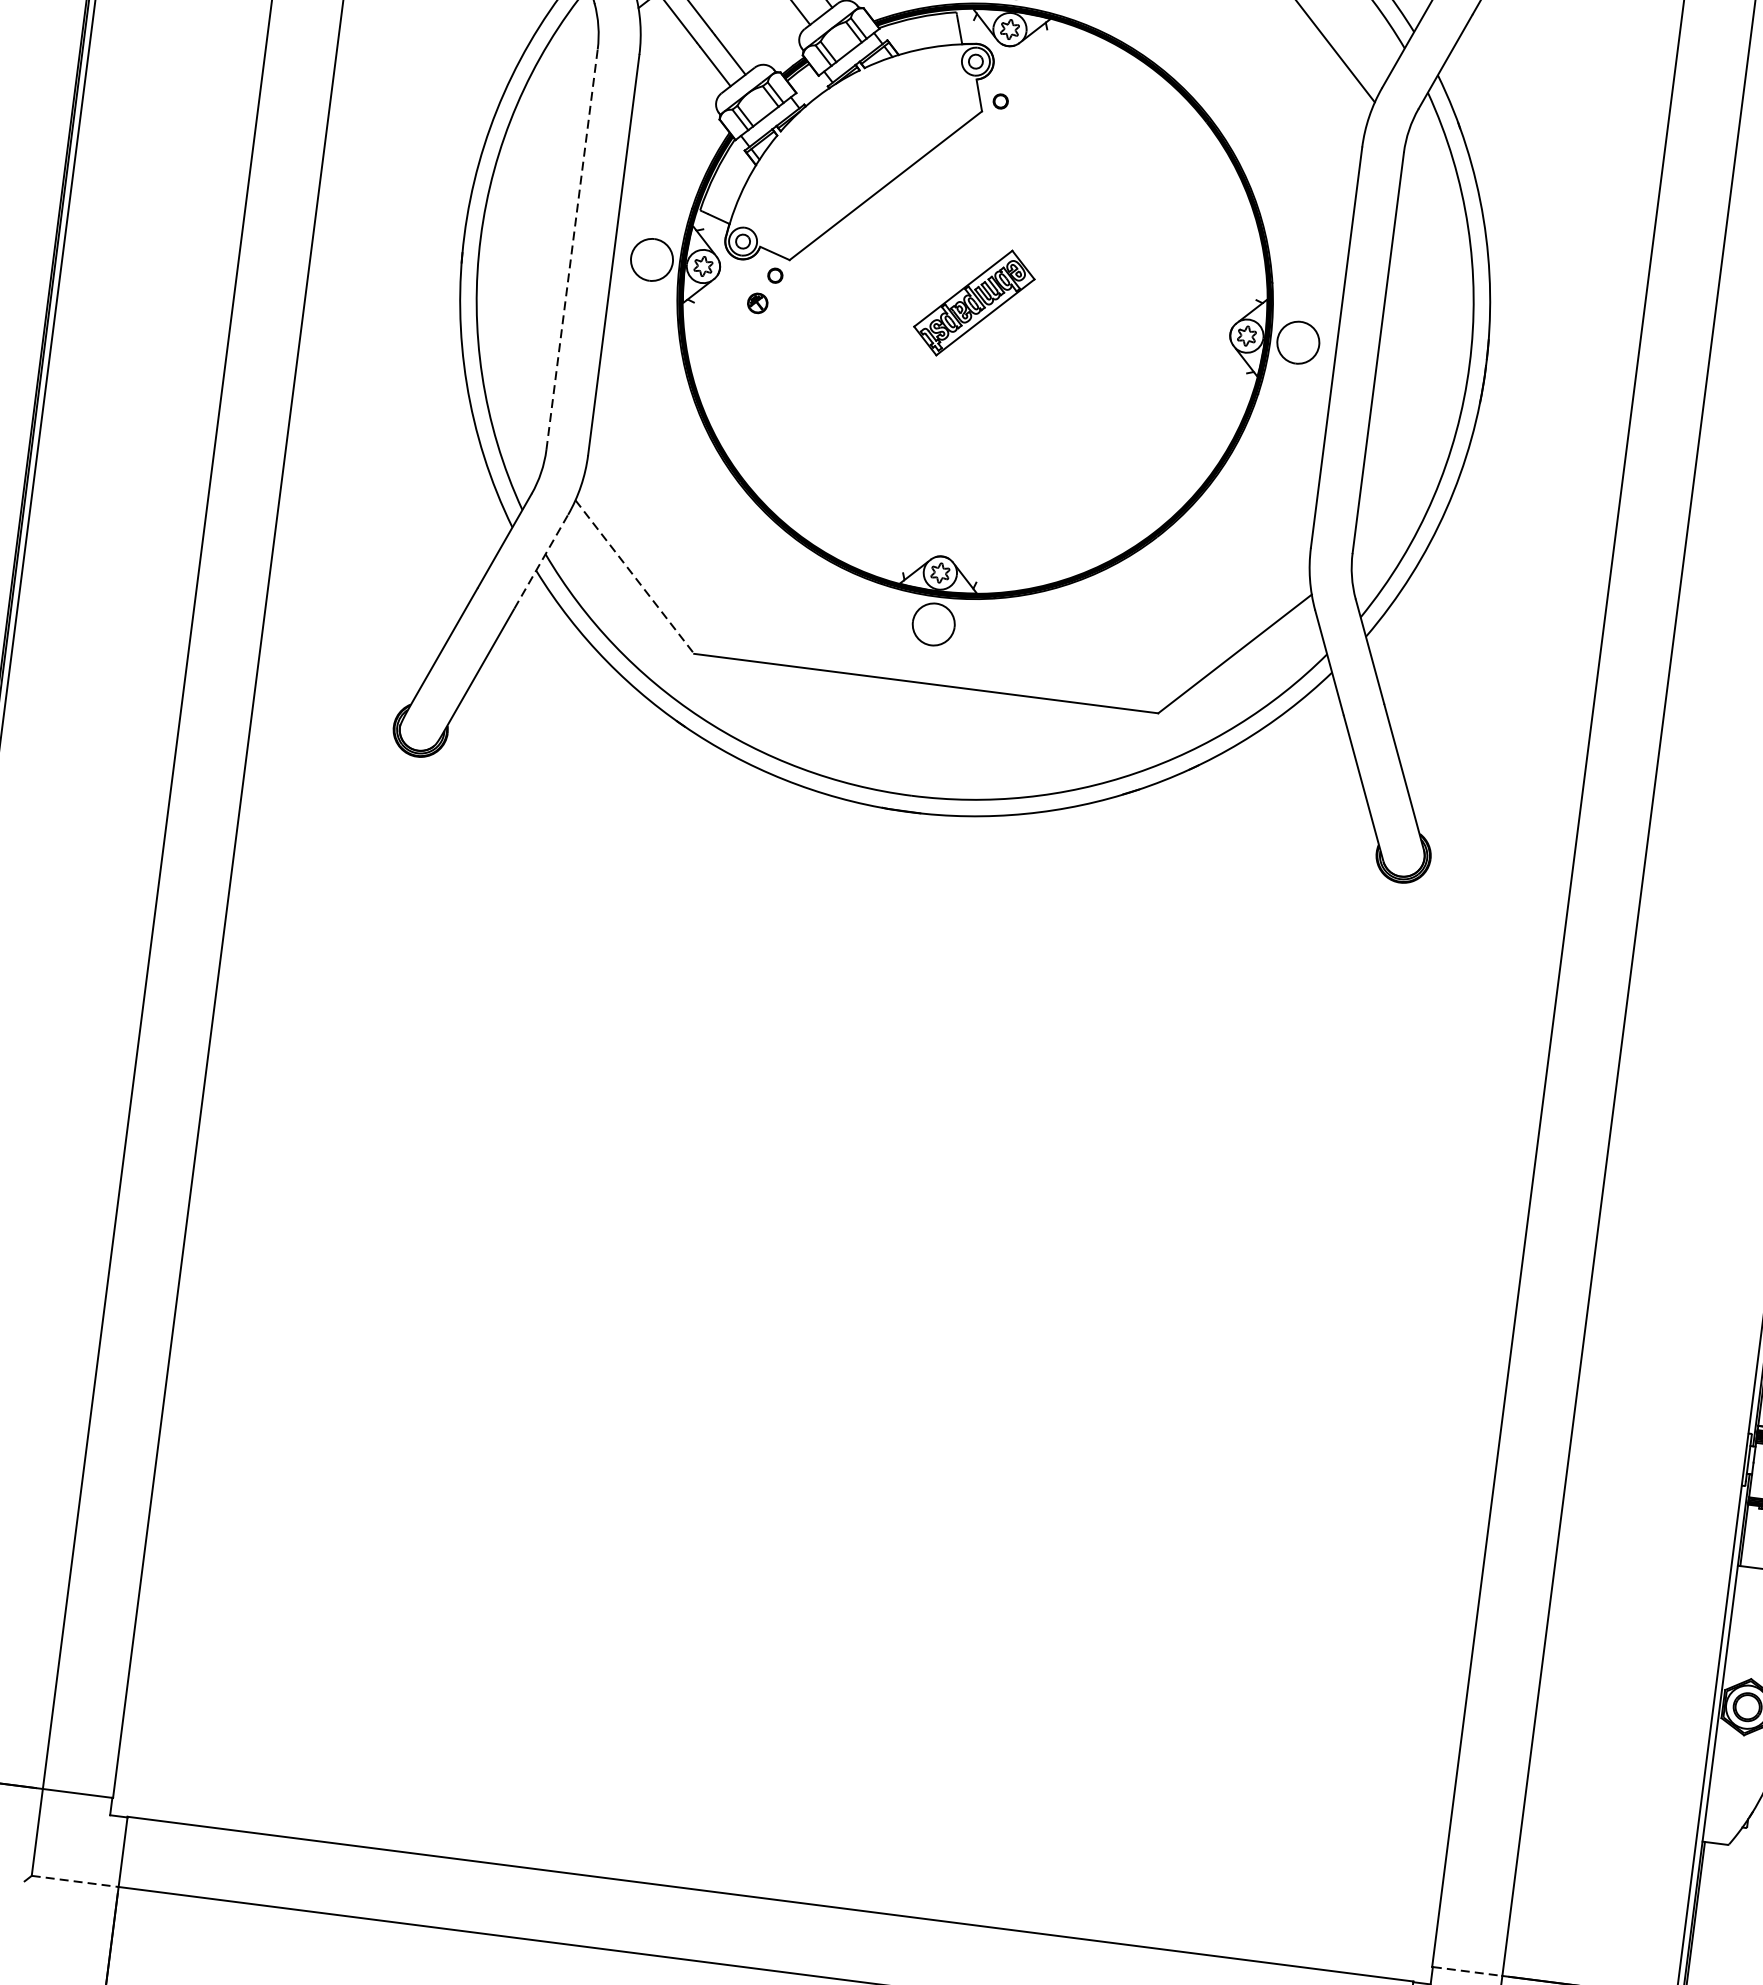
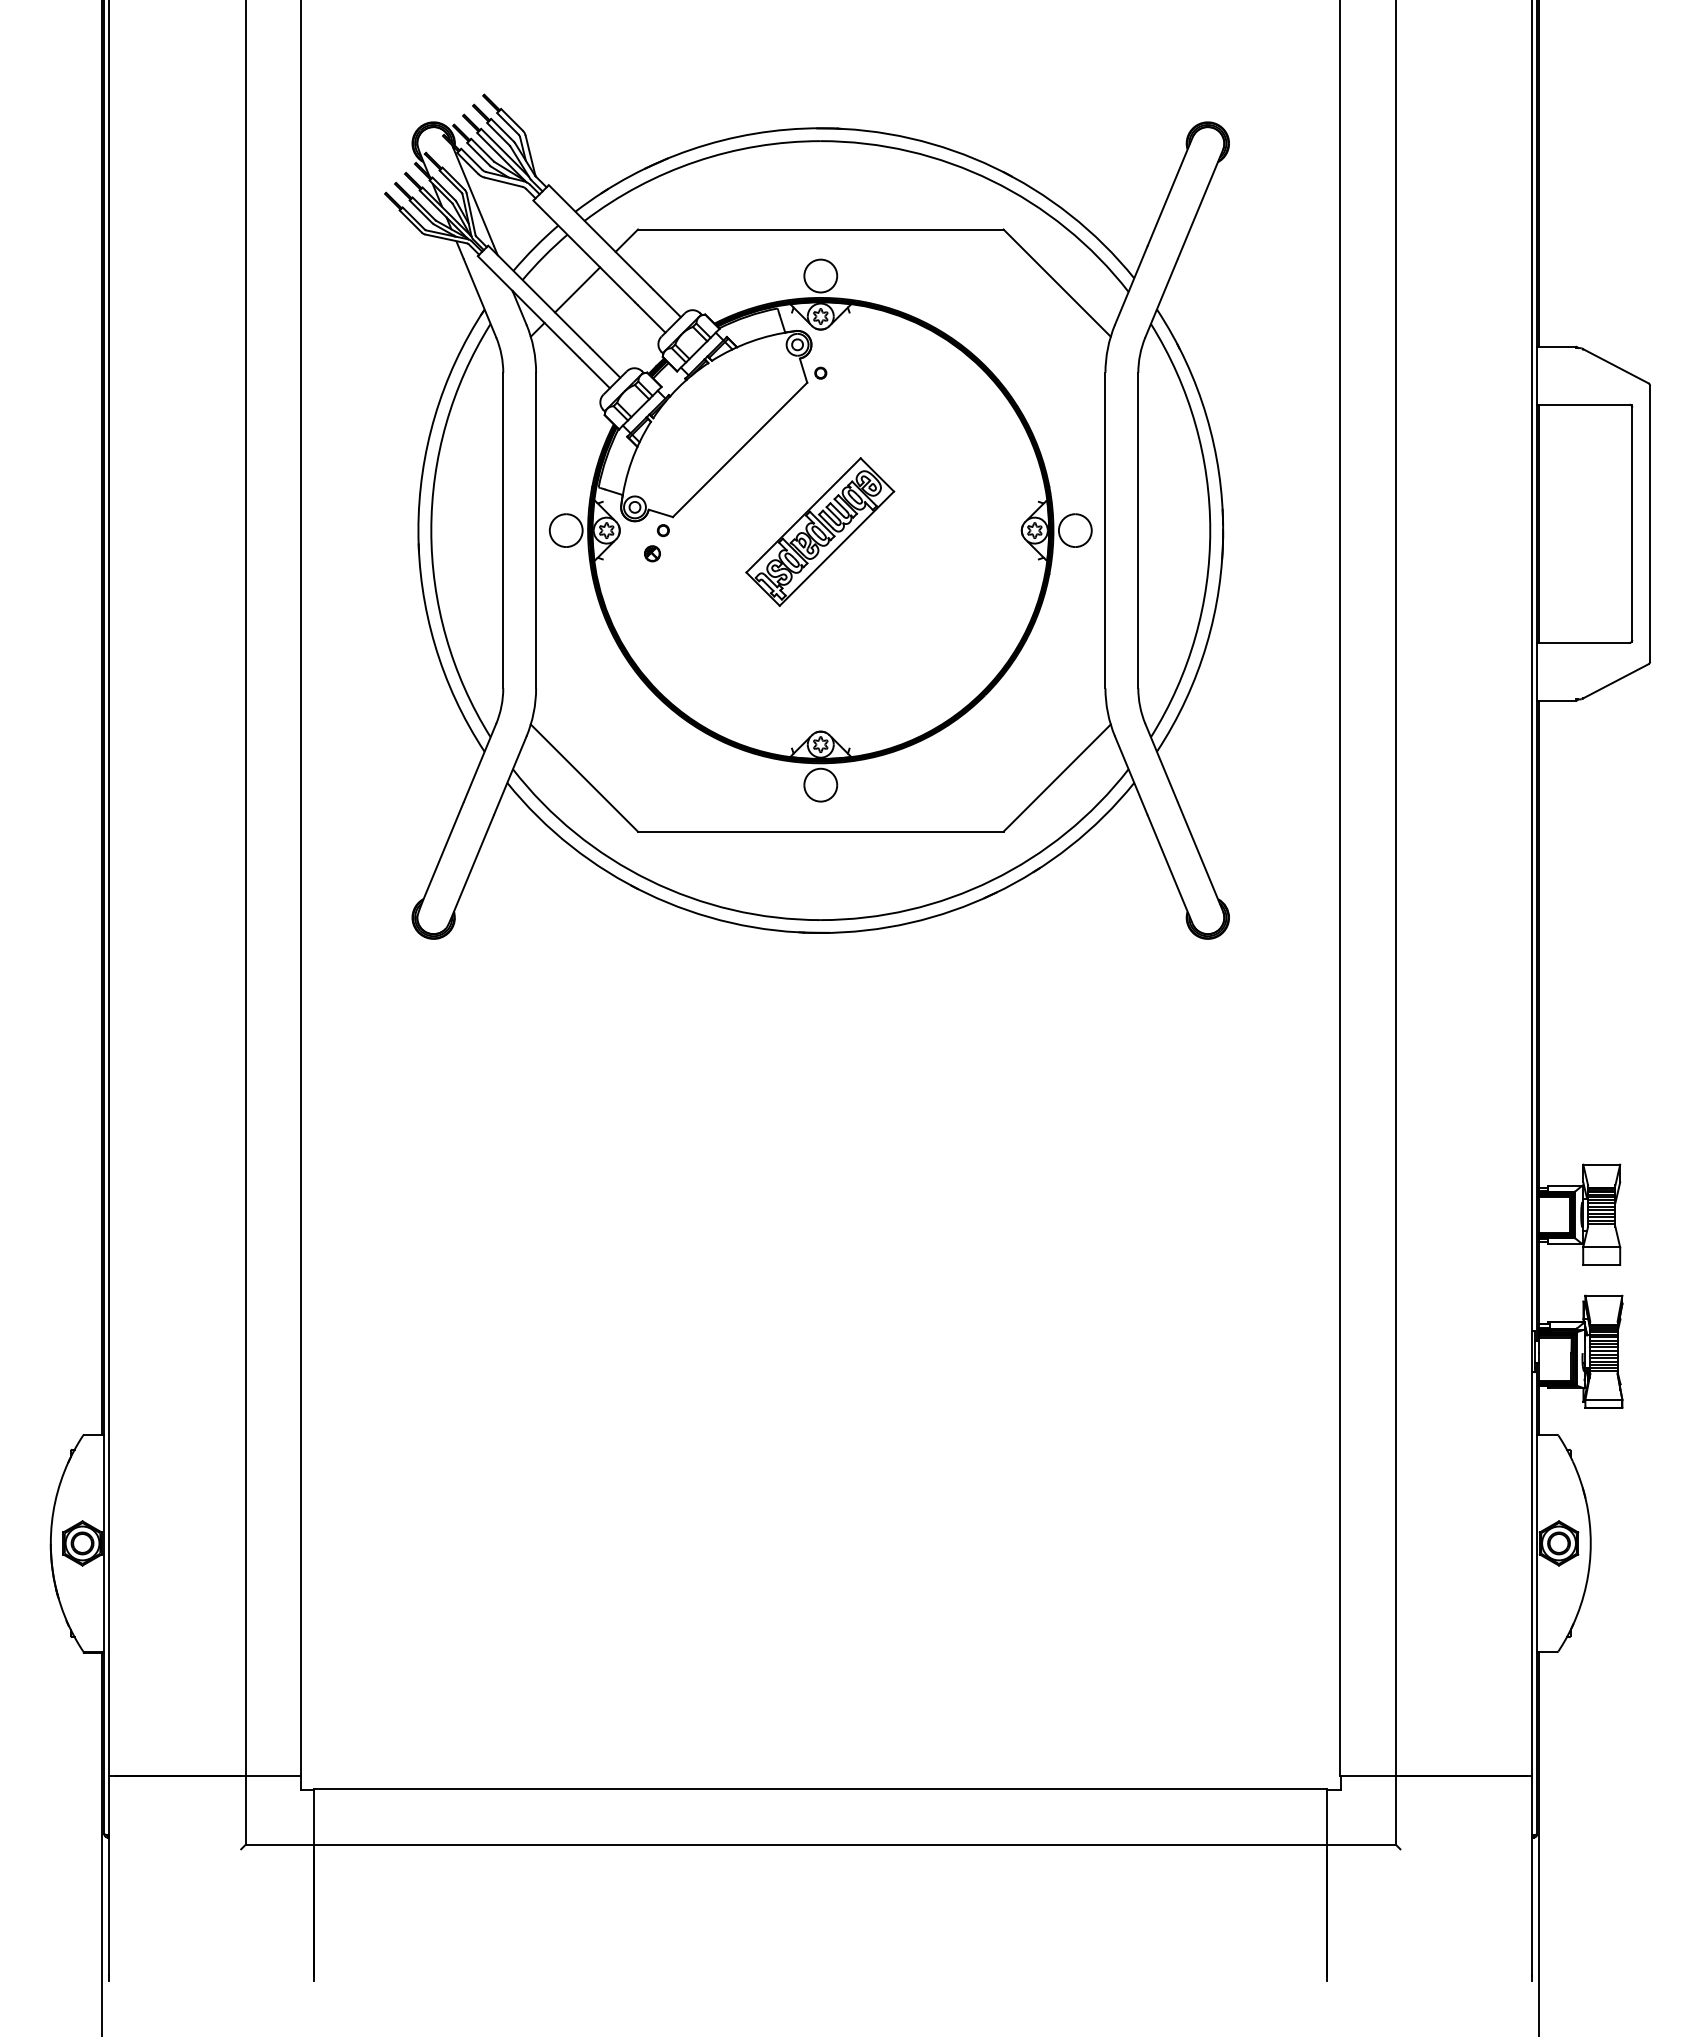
line: (572, 249) -> (503, 530), dashed -> solid
part: (974, 302) -> (820, 531), size x1.67
line: (541, 561) -> (510, 775), dashed -> solid
line: (634, 577) -> (584, 778), dashed -> solid
line: (75, 1881) -> (280, 1844), dashed -> solid
line: (1467, 1972) -> (1368, 1776), dashed -> solid

